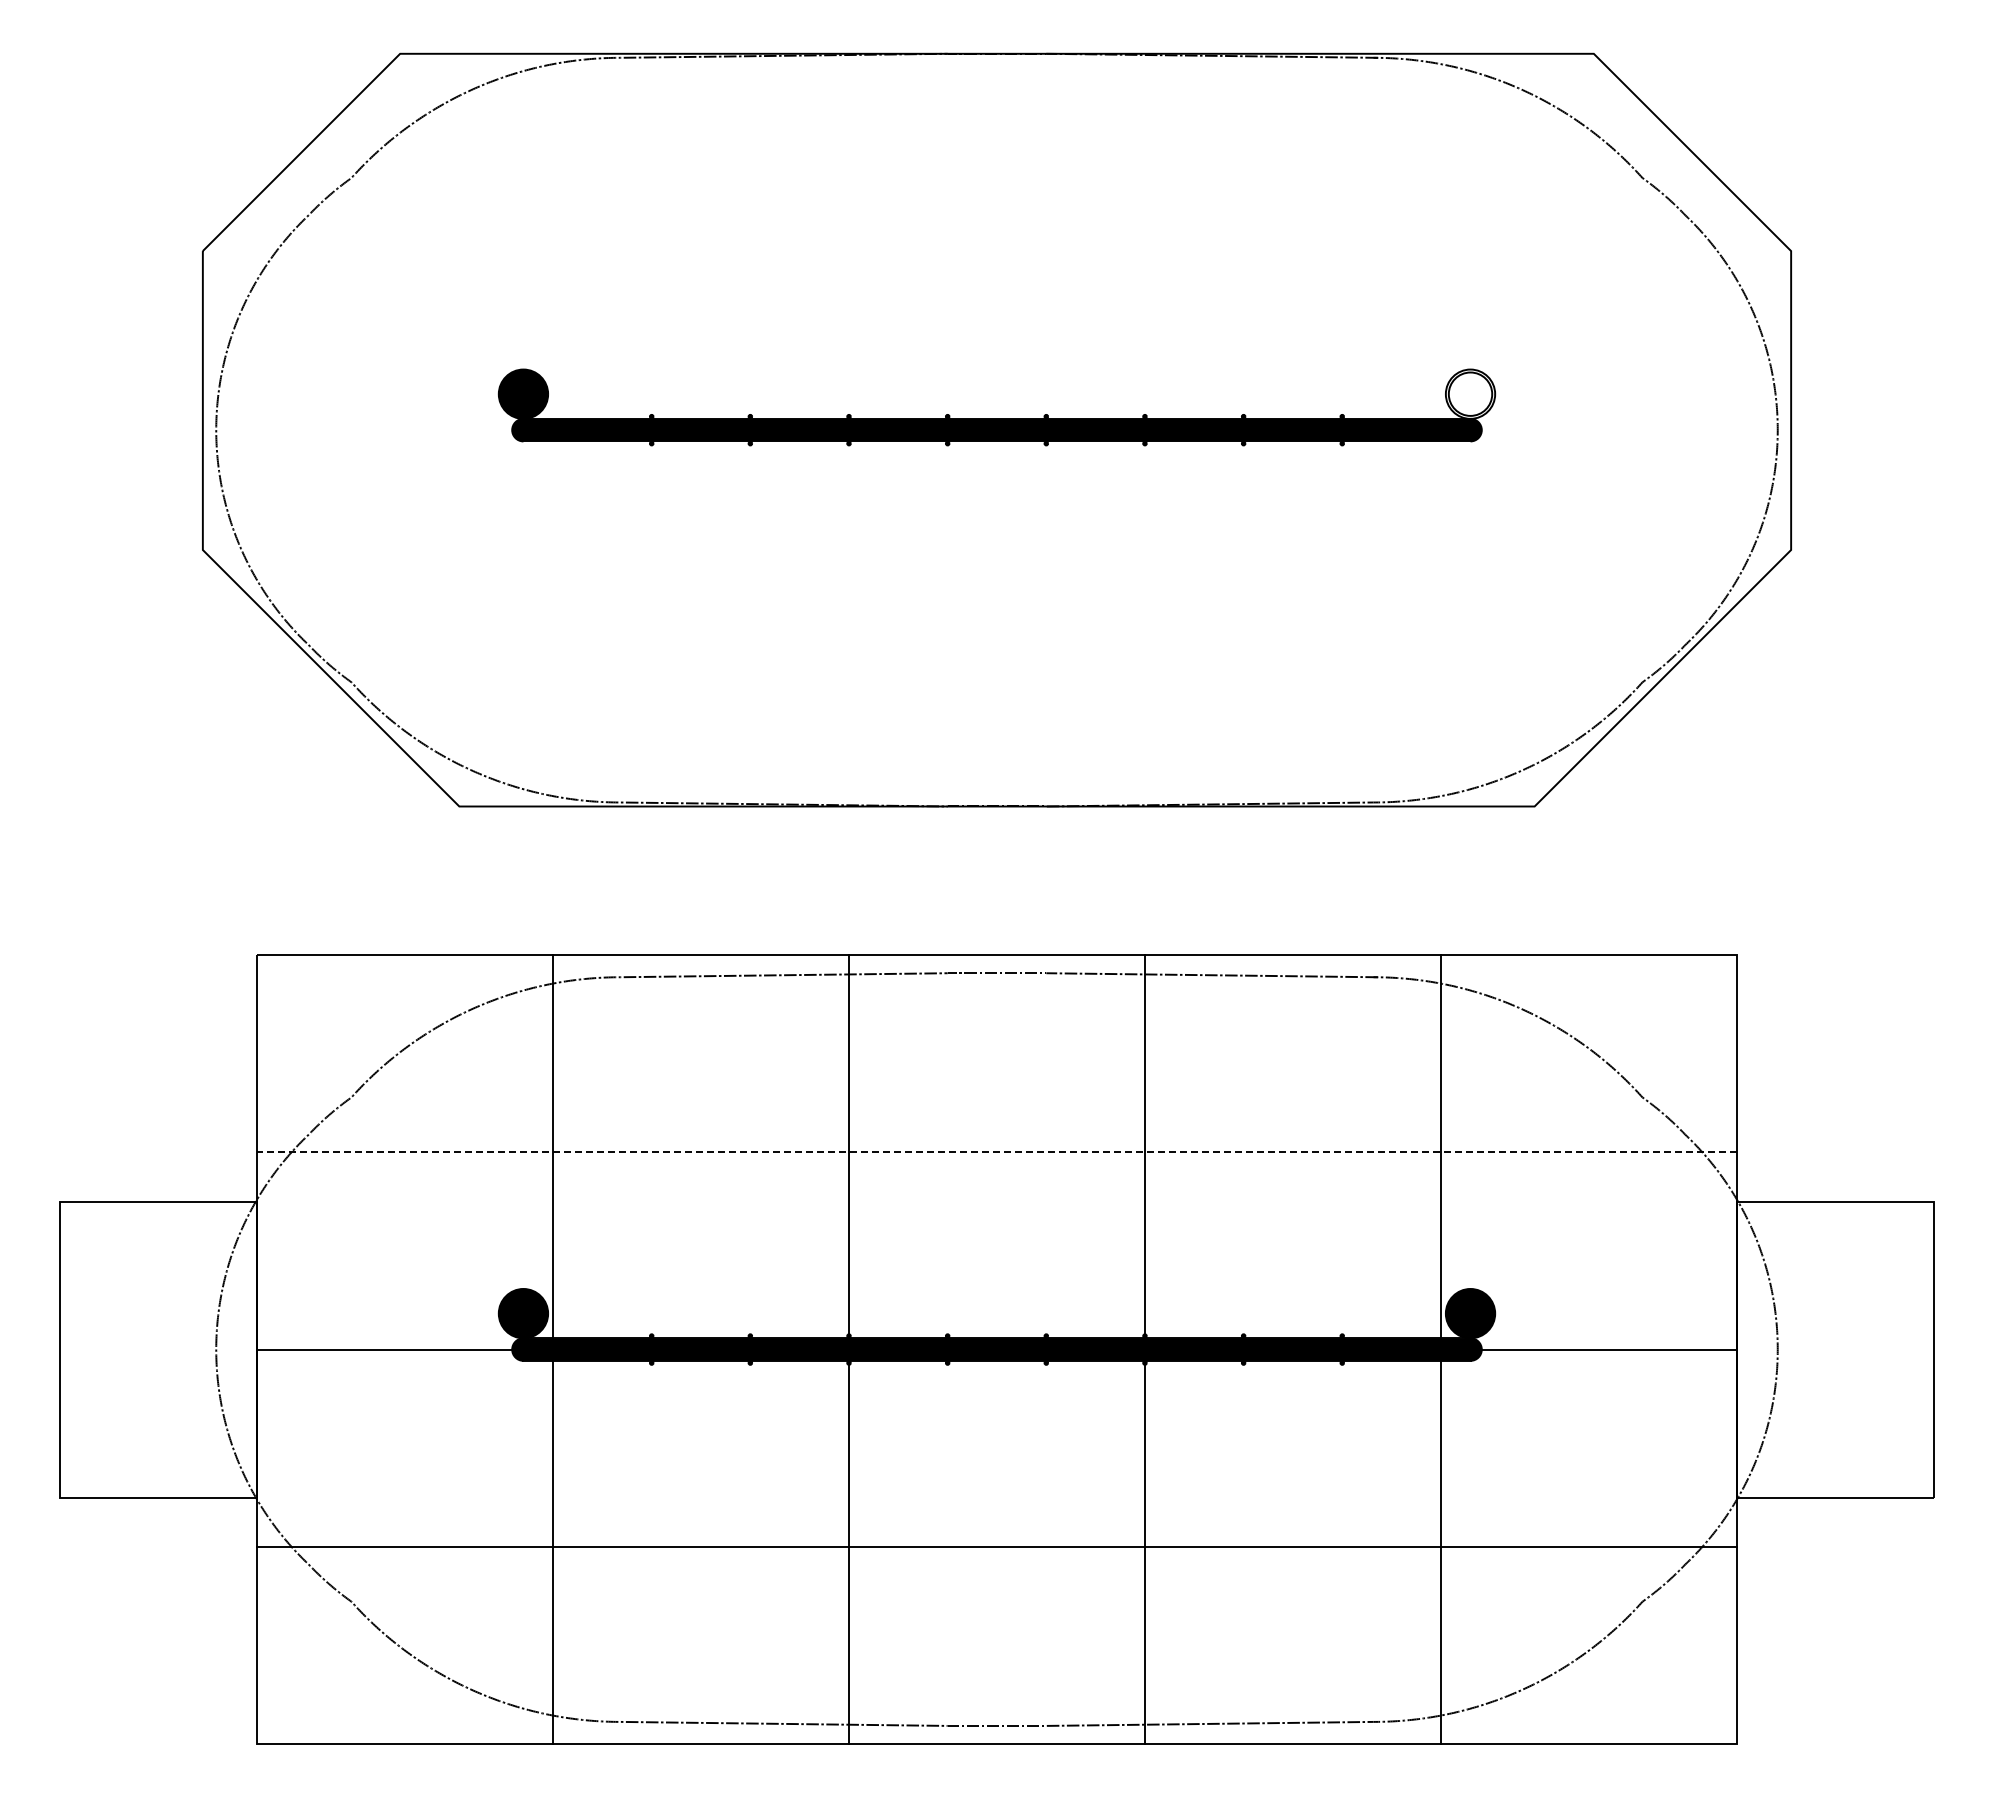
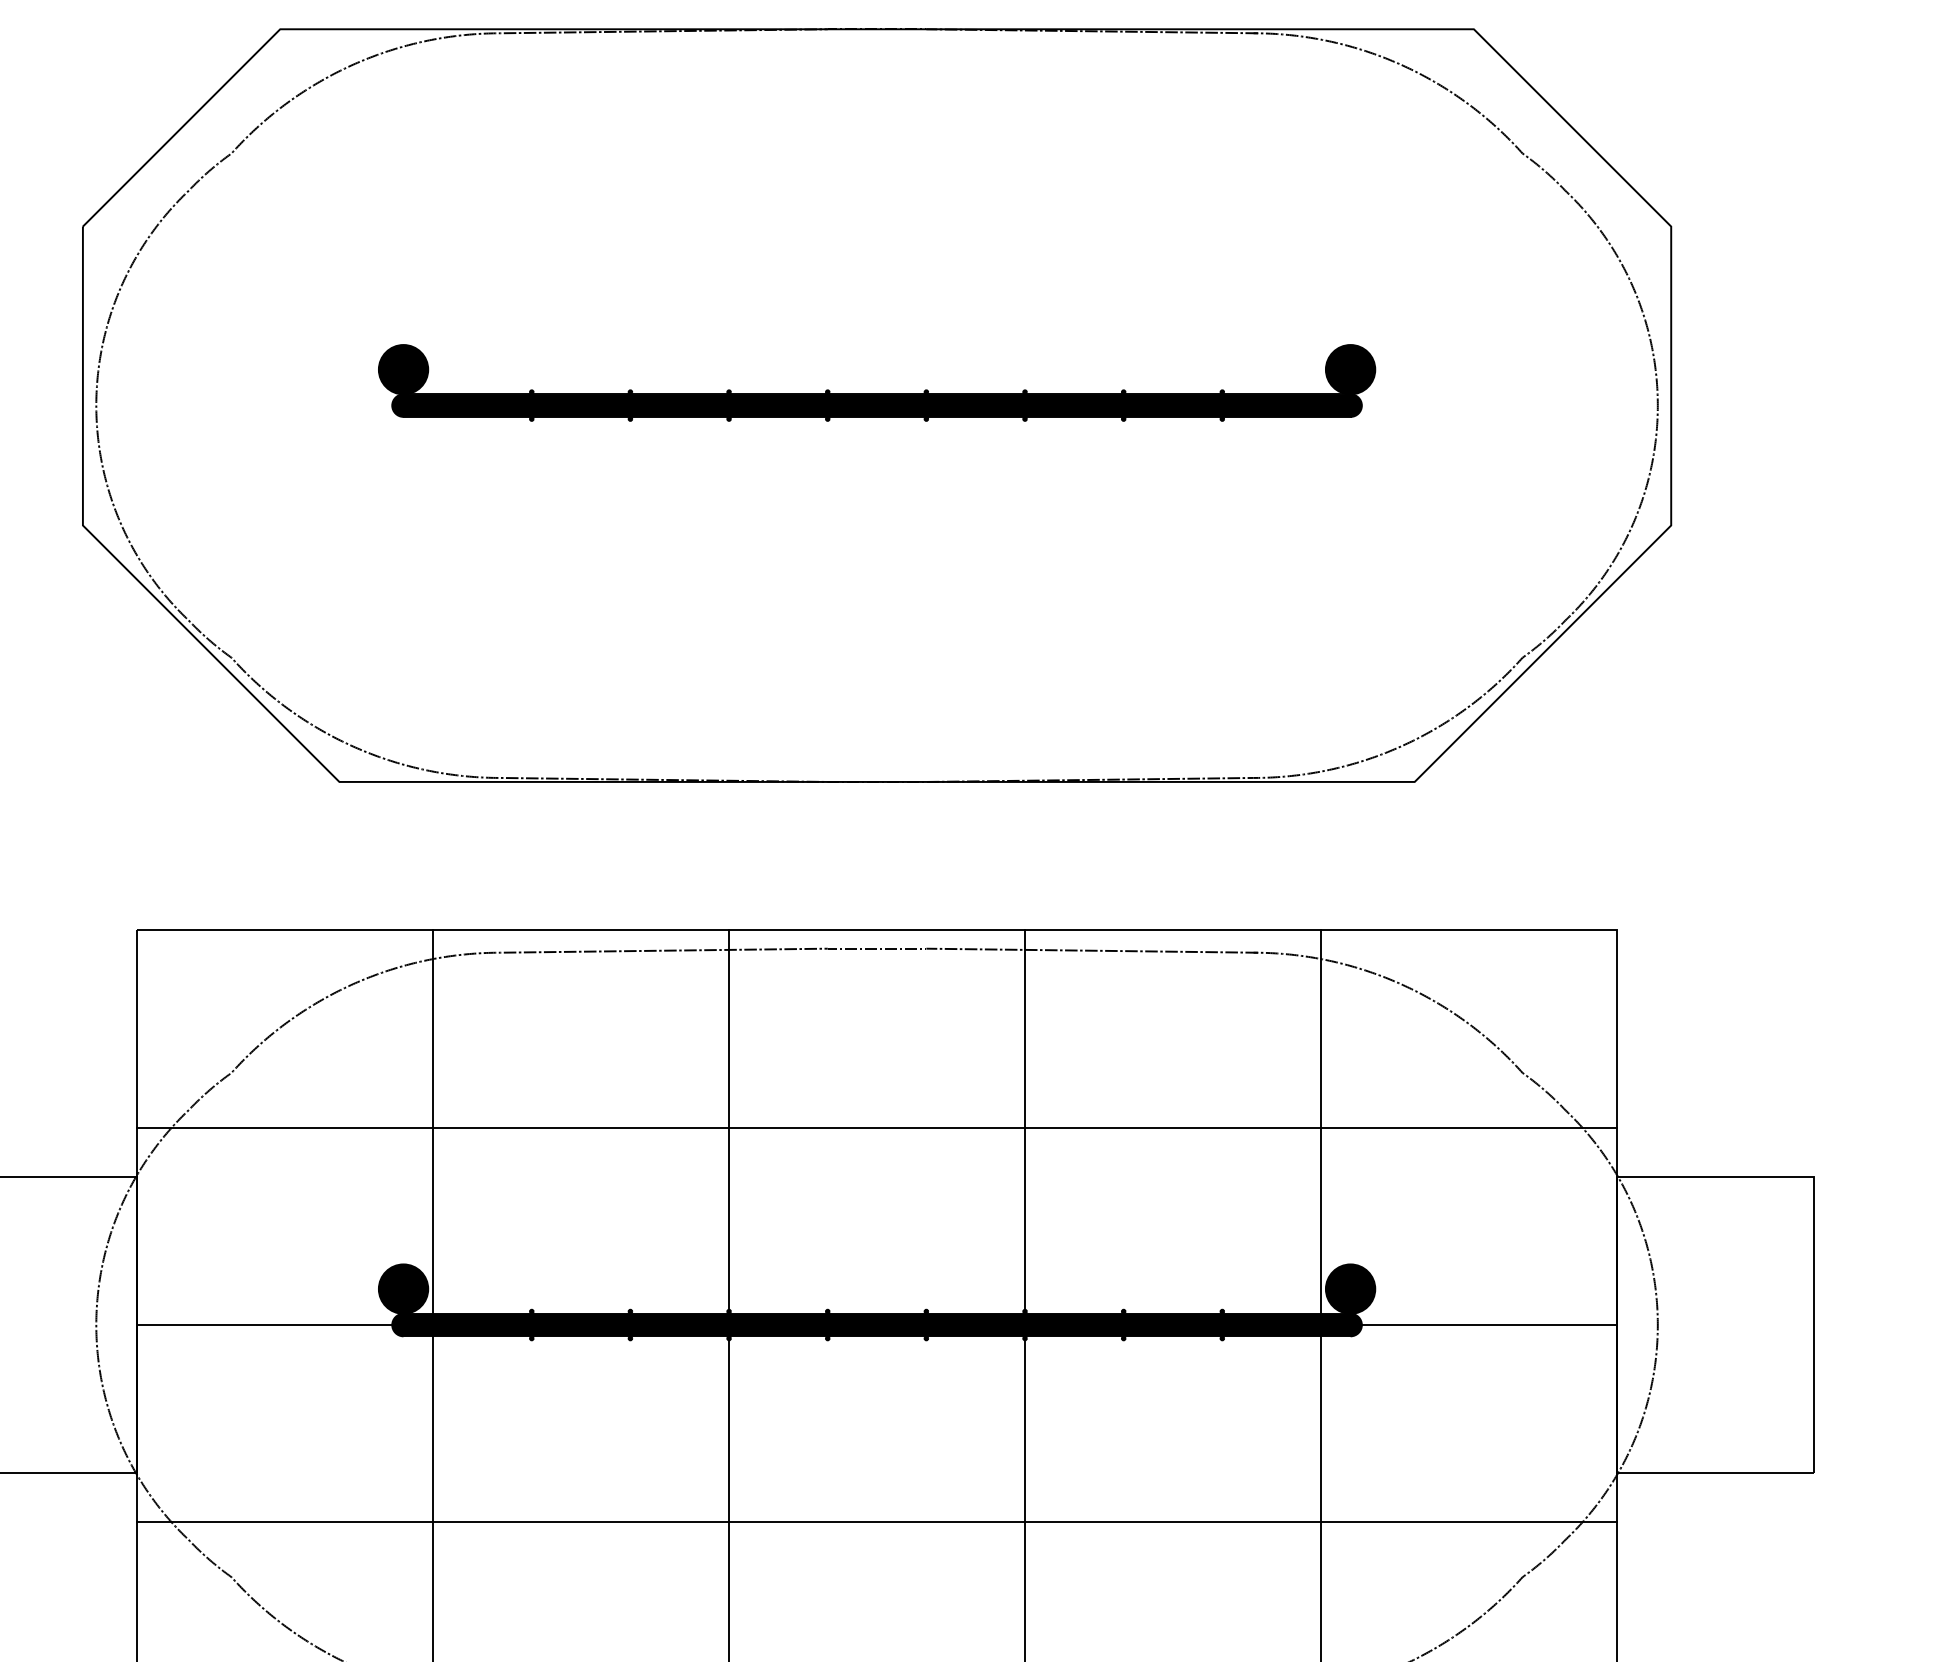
fill: (1470, 393) -> (1350, 368), added
line: (996, 1152) -> (876, 1127), dashed -> solid

